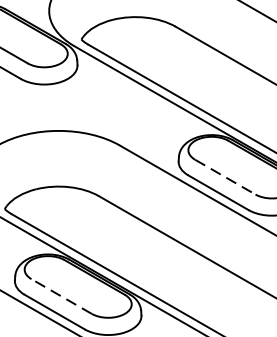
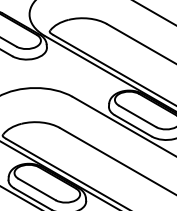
line: (226, 177) -> (138, 116), dashed -> solid
line: (60, 296) -> (36, 189), dashed -> solid

